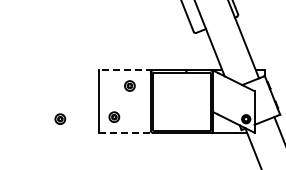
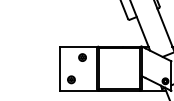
line: (125, 70) -> (79, 46), dashed -> solid
part: (60, 118) -> (33, 80), removed
line: (126, 132) -> (80, 90), dashed -> solid

